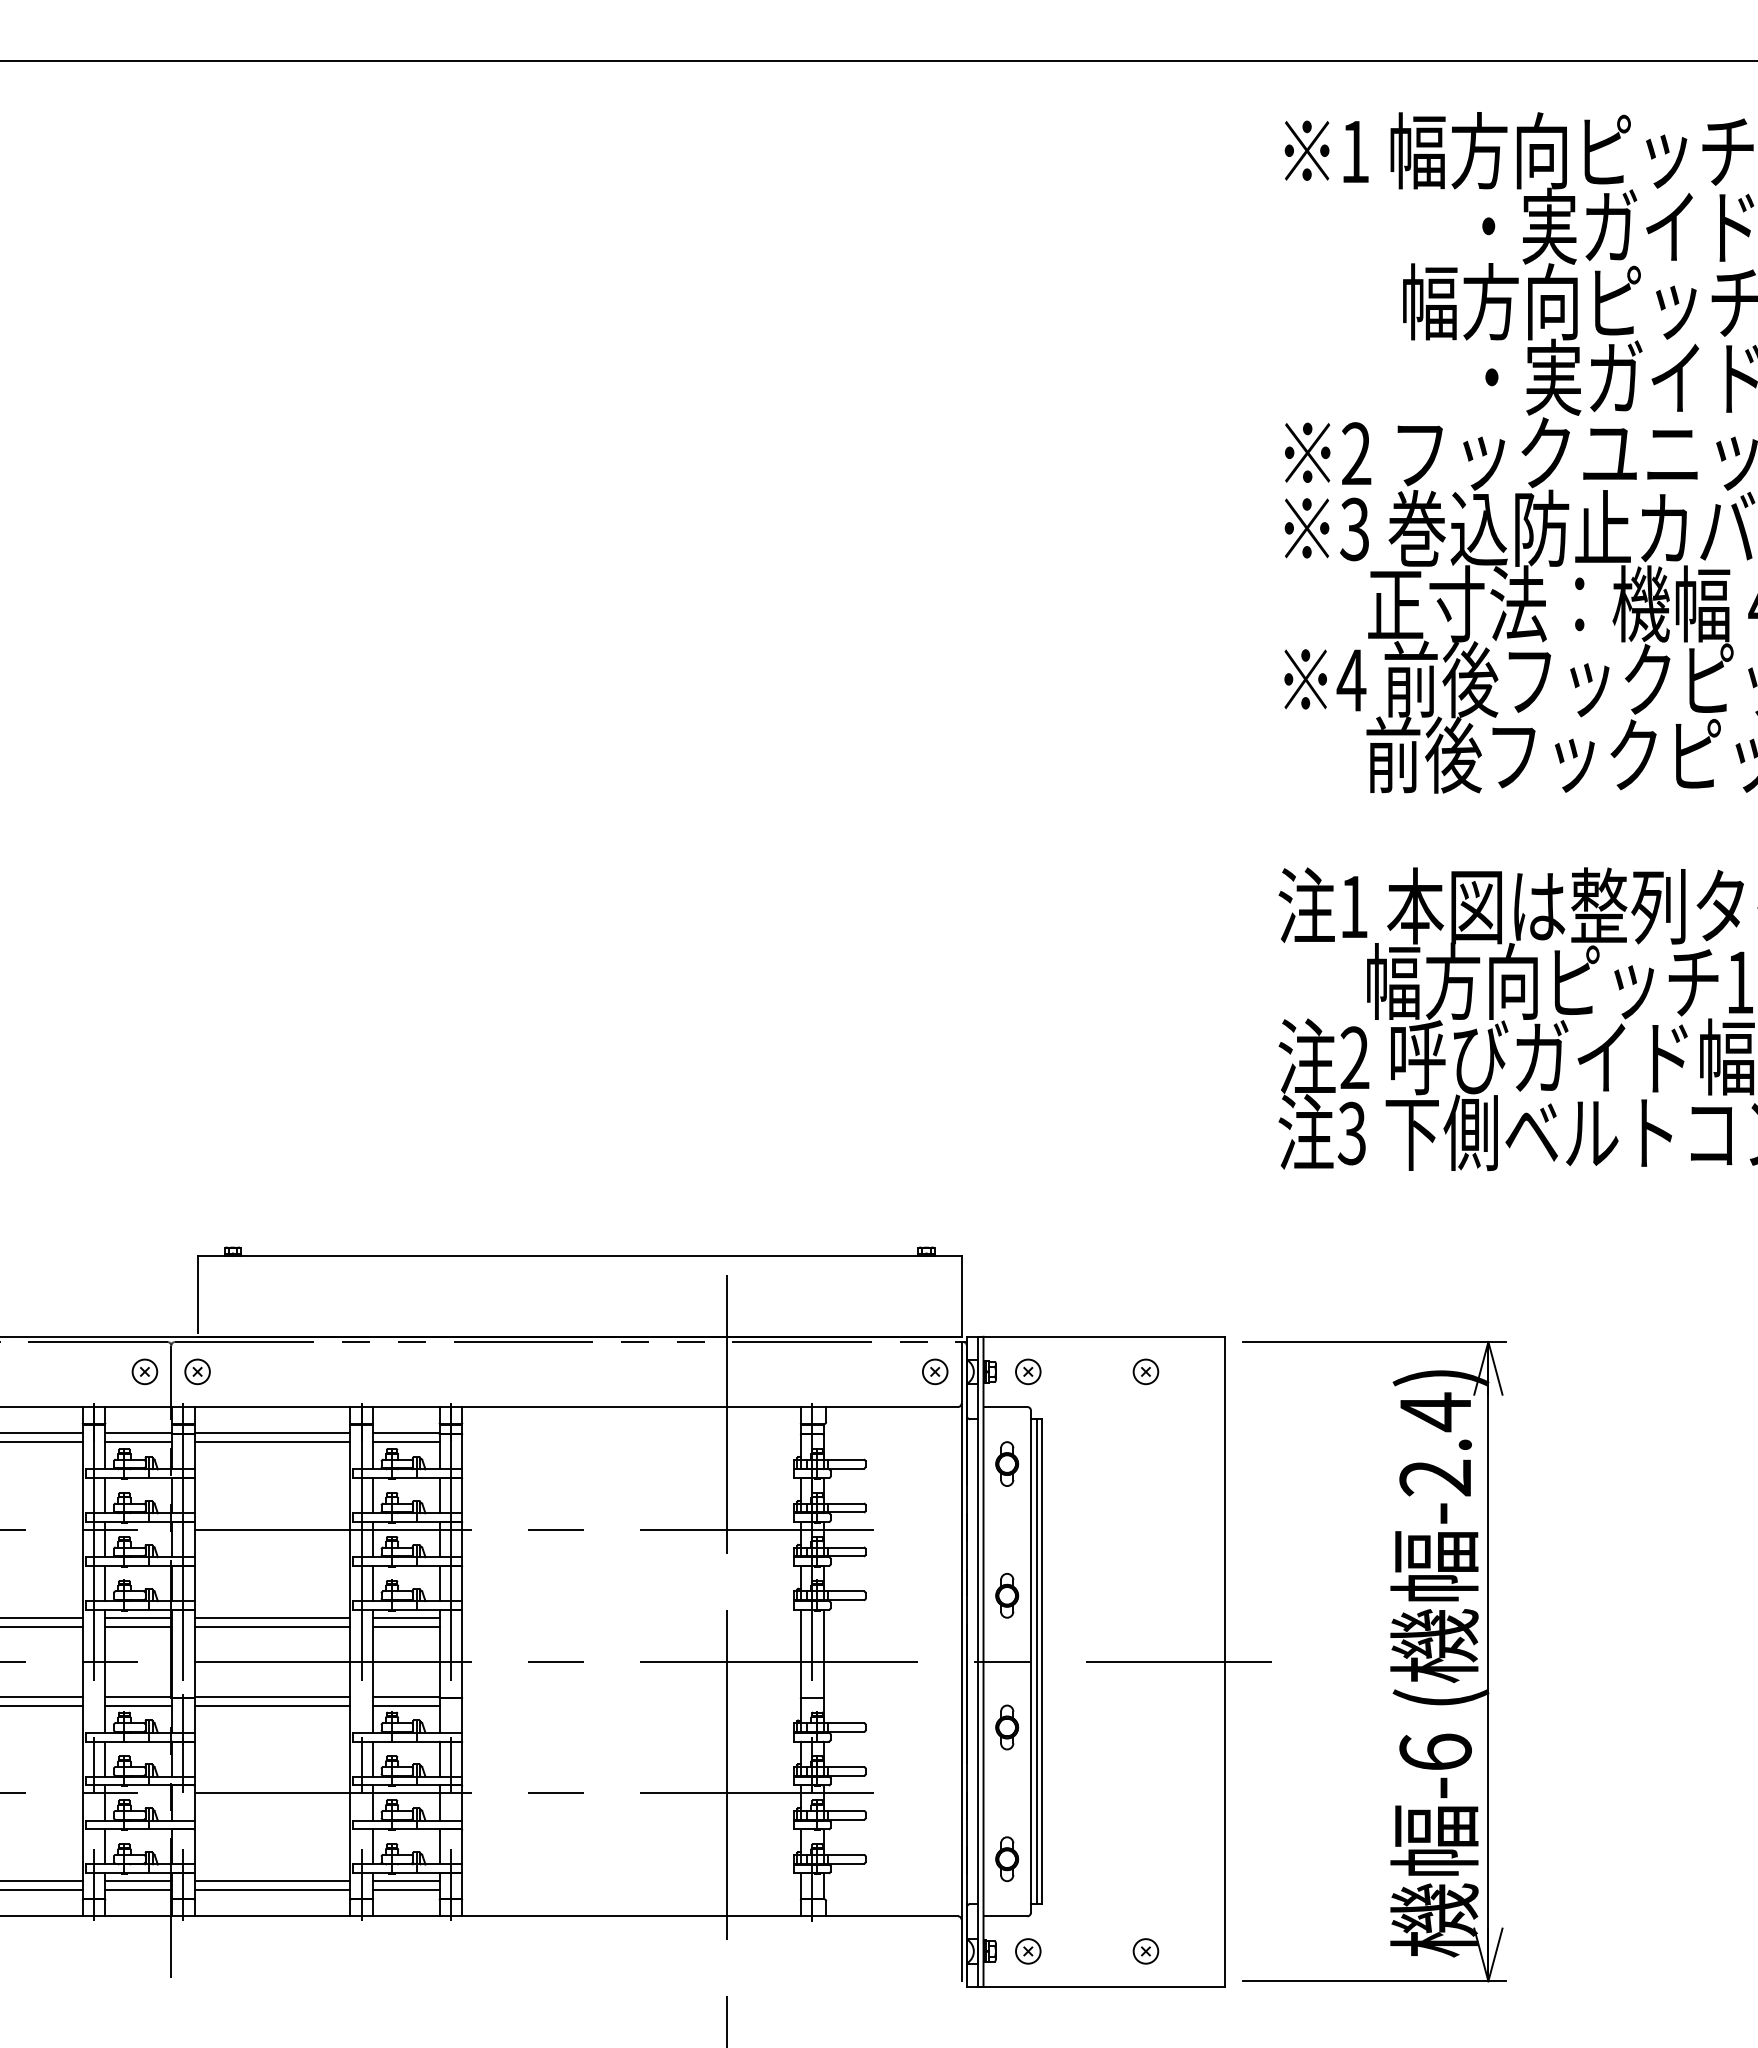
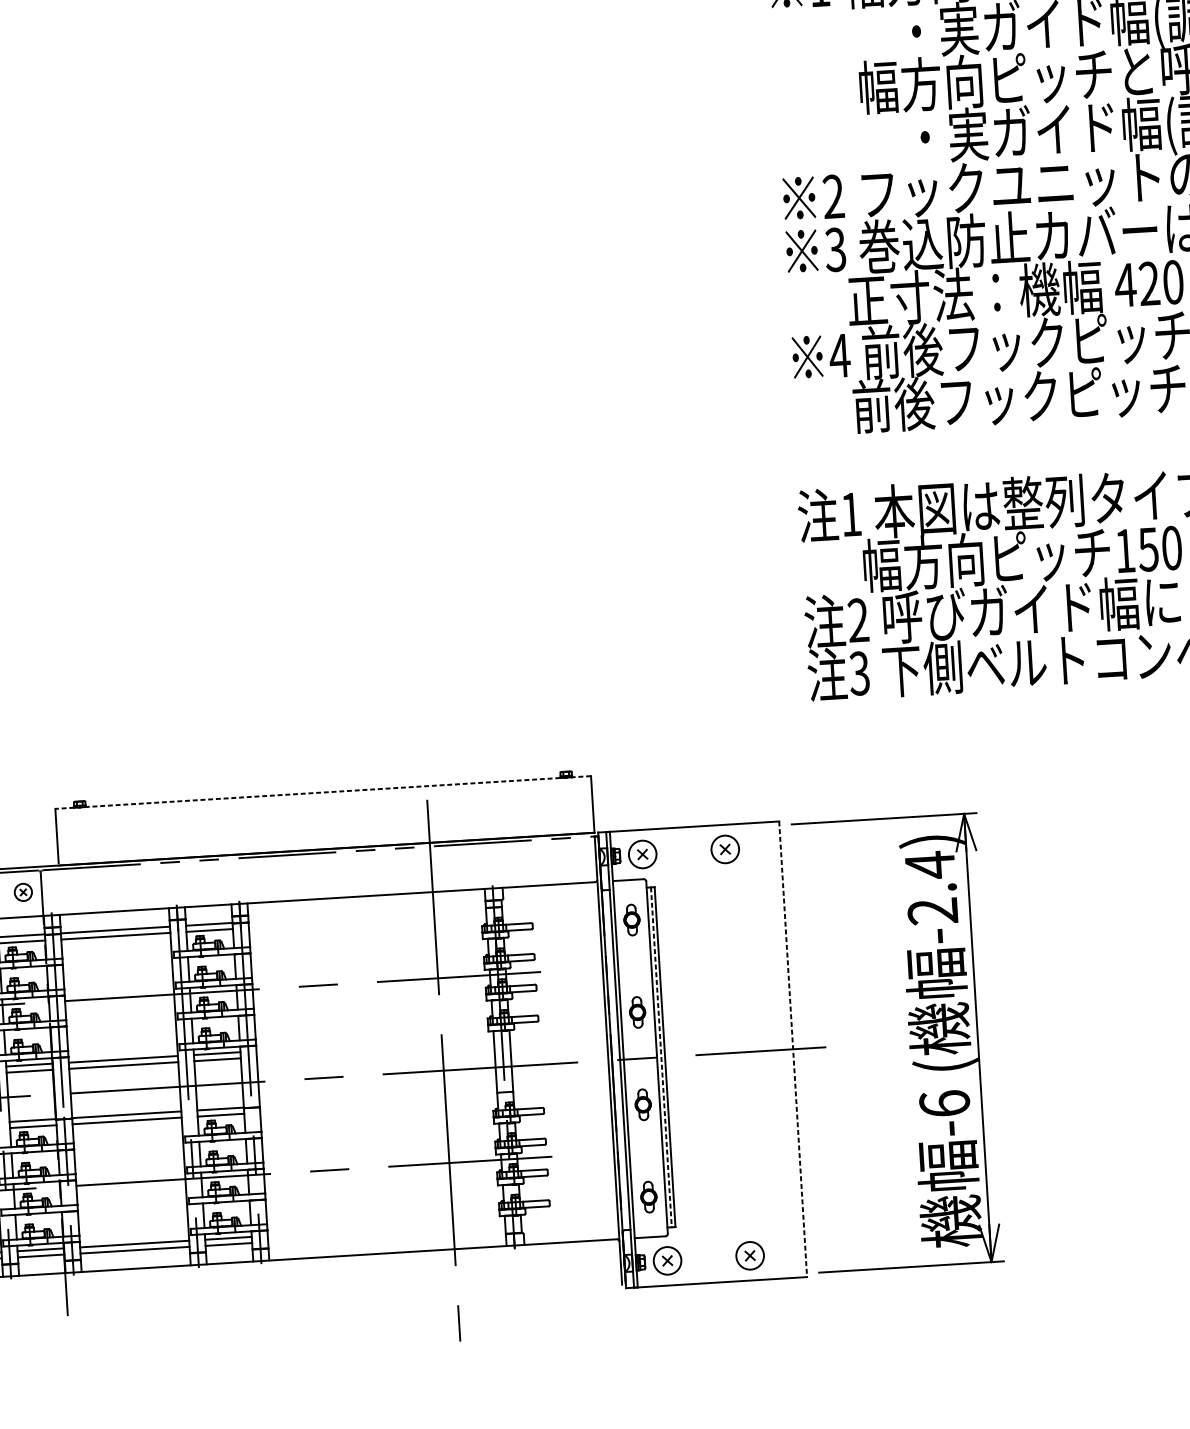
line: (579, 1256) -> (323, 792), solid -> dashed
part: (197, 1371) -> (60, 889), removed
part: (935, 1371) -> (577, 858), removed
part: (1028, 1371) -> (642, 854), size x1.6
part: (1145, 1371) -> (724, 849), size x1.6
line: (1224, 1661) -> (792, 1049), solid -> dashed
line: (1037, 1662) -> (661, 1057), solid -> dashed
part: (1028, 1951) -> (667, 1260), size x1.6
part: (1145, 1951) -> (749, 1255), size x1.6

